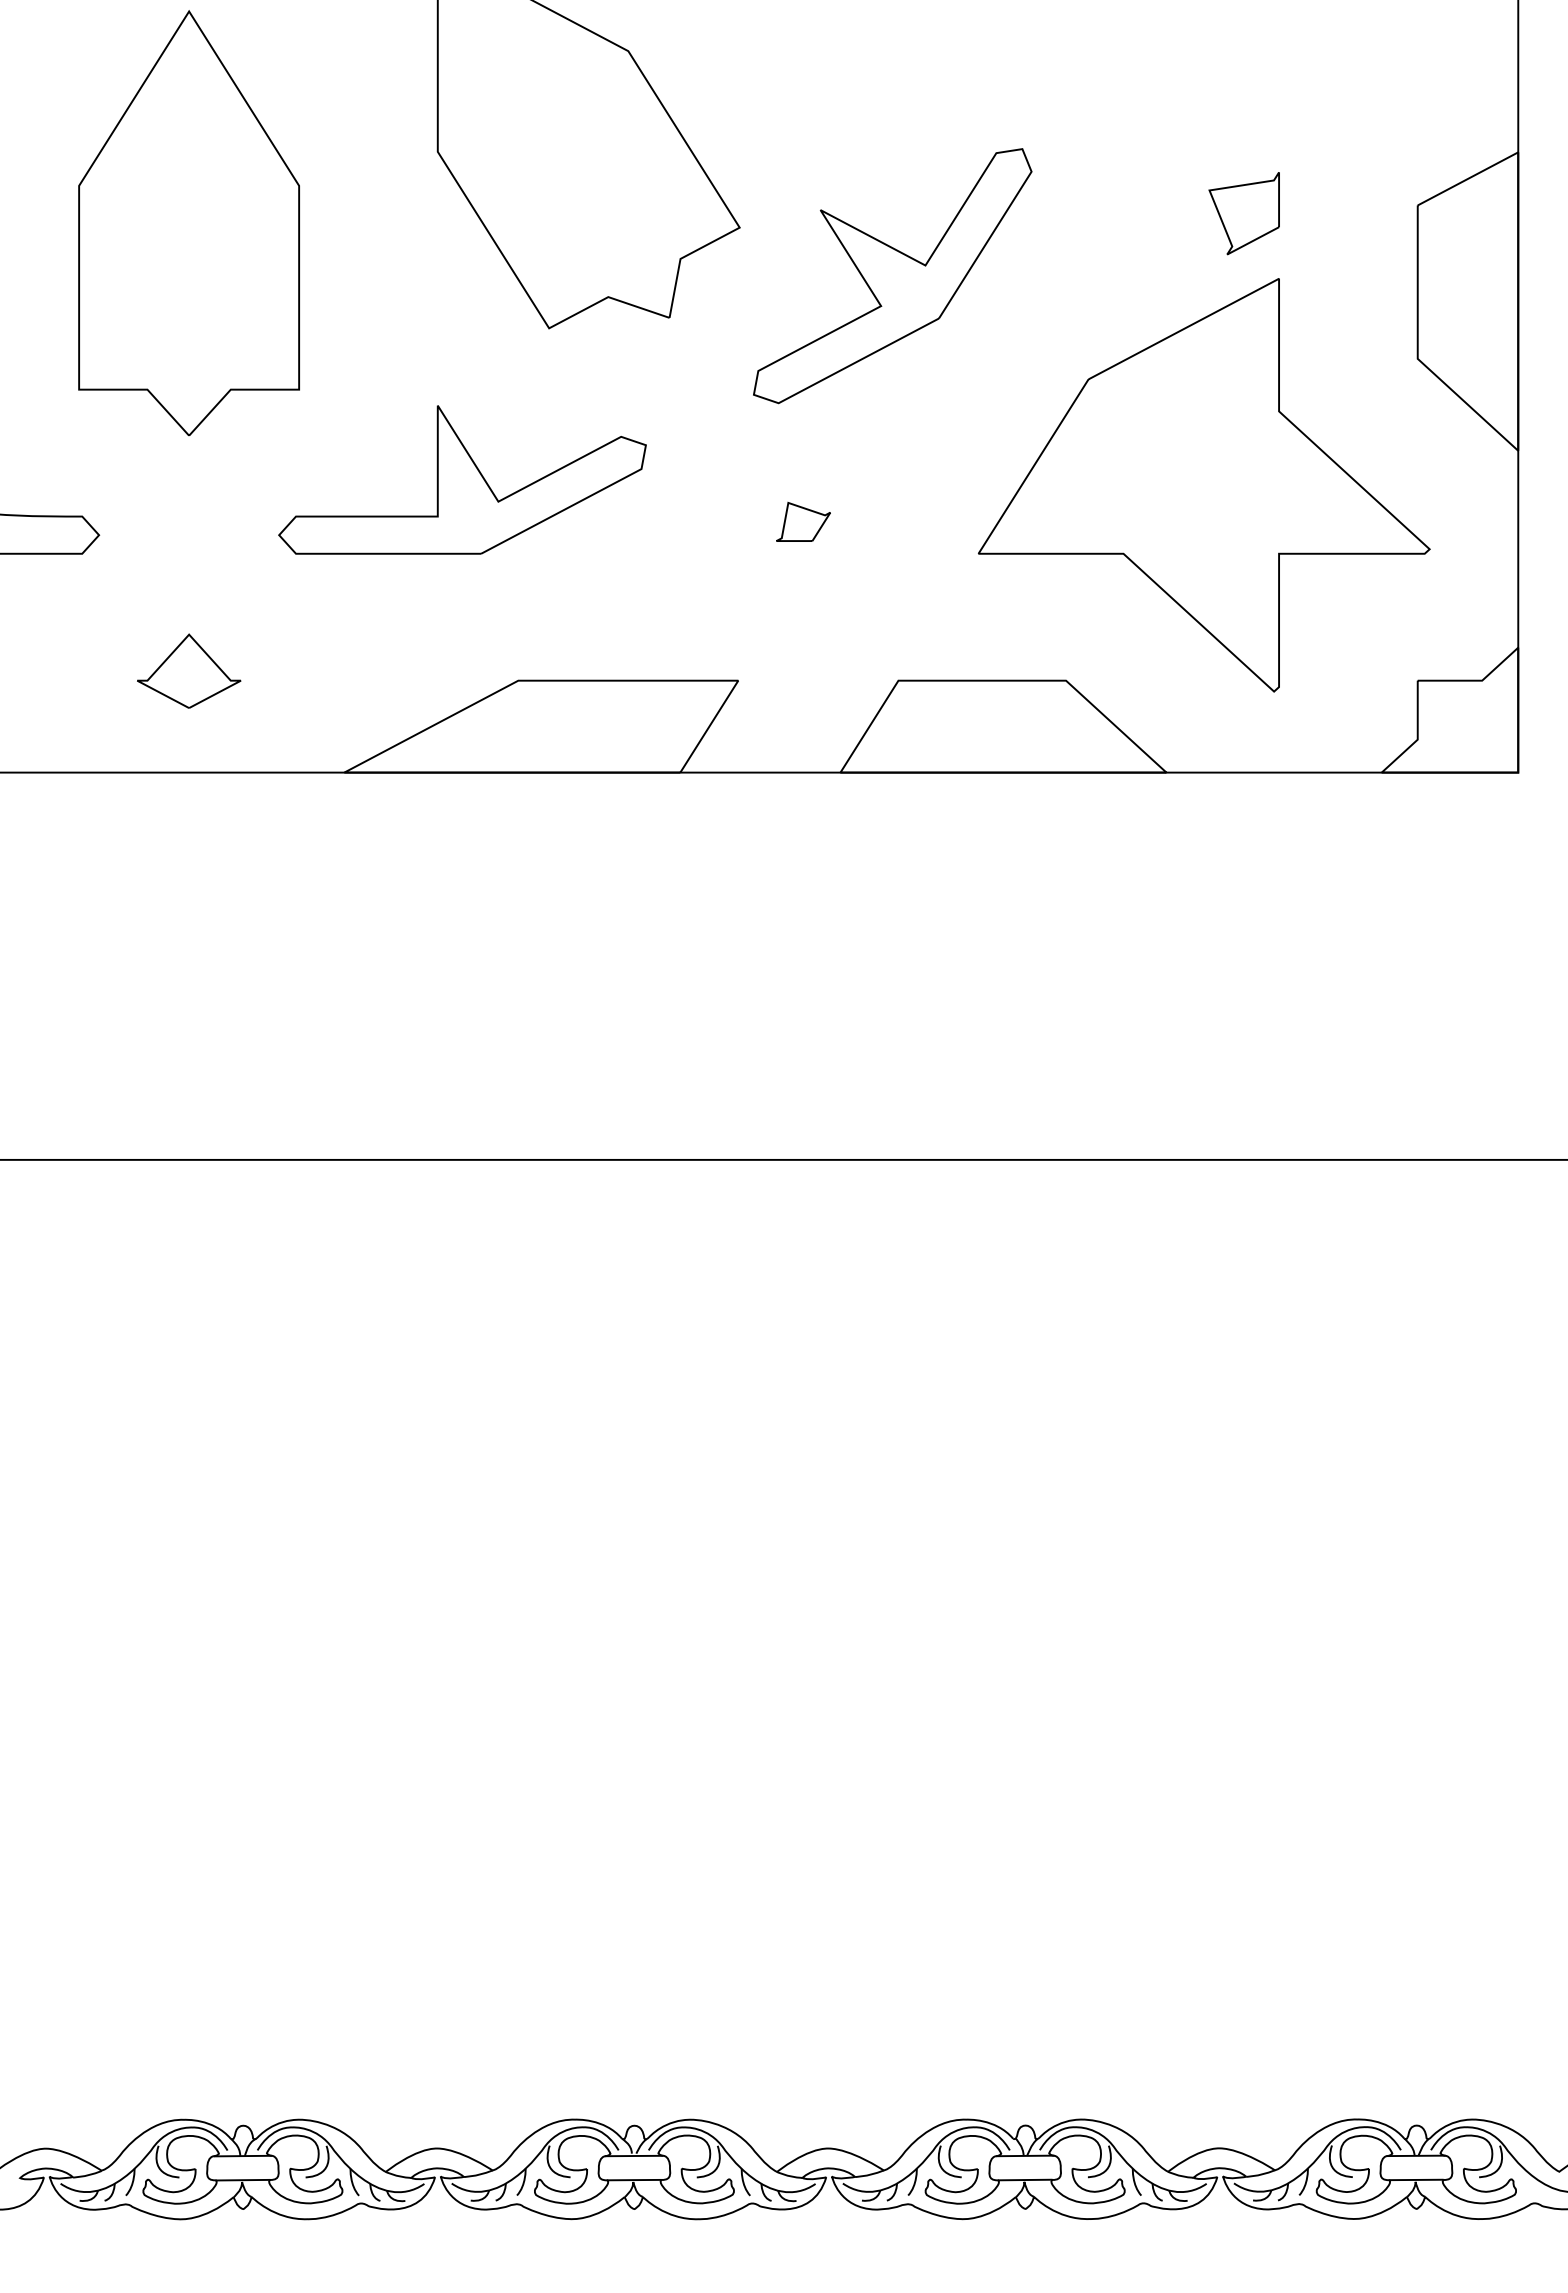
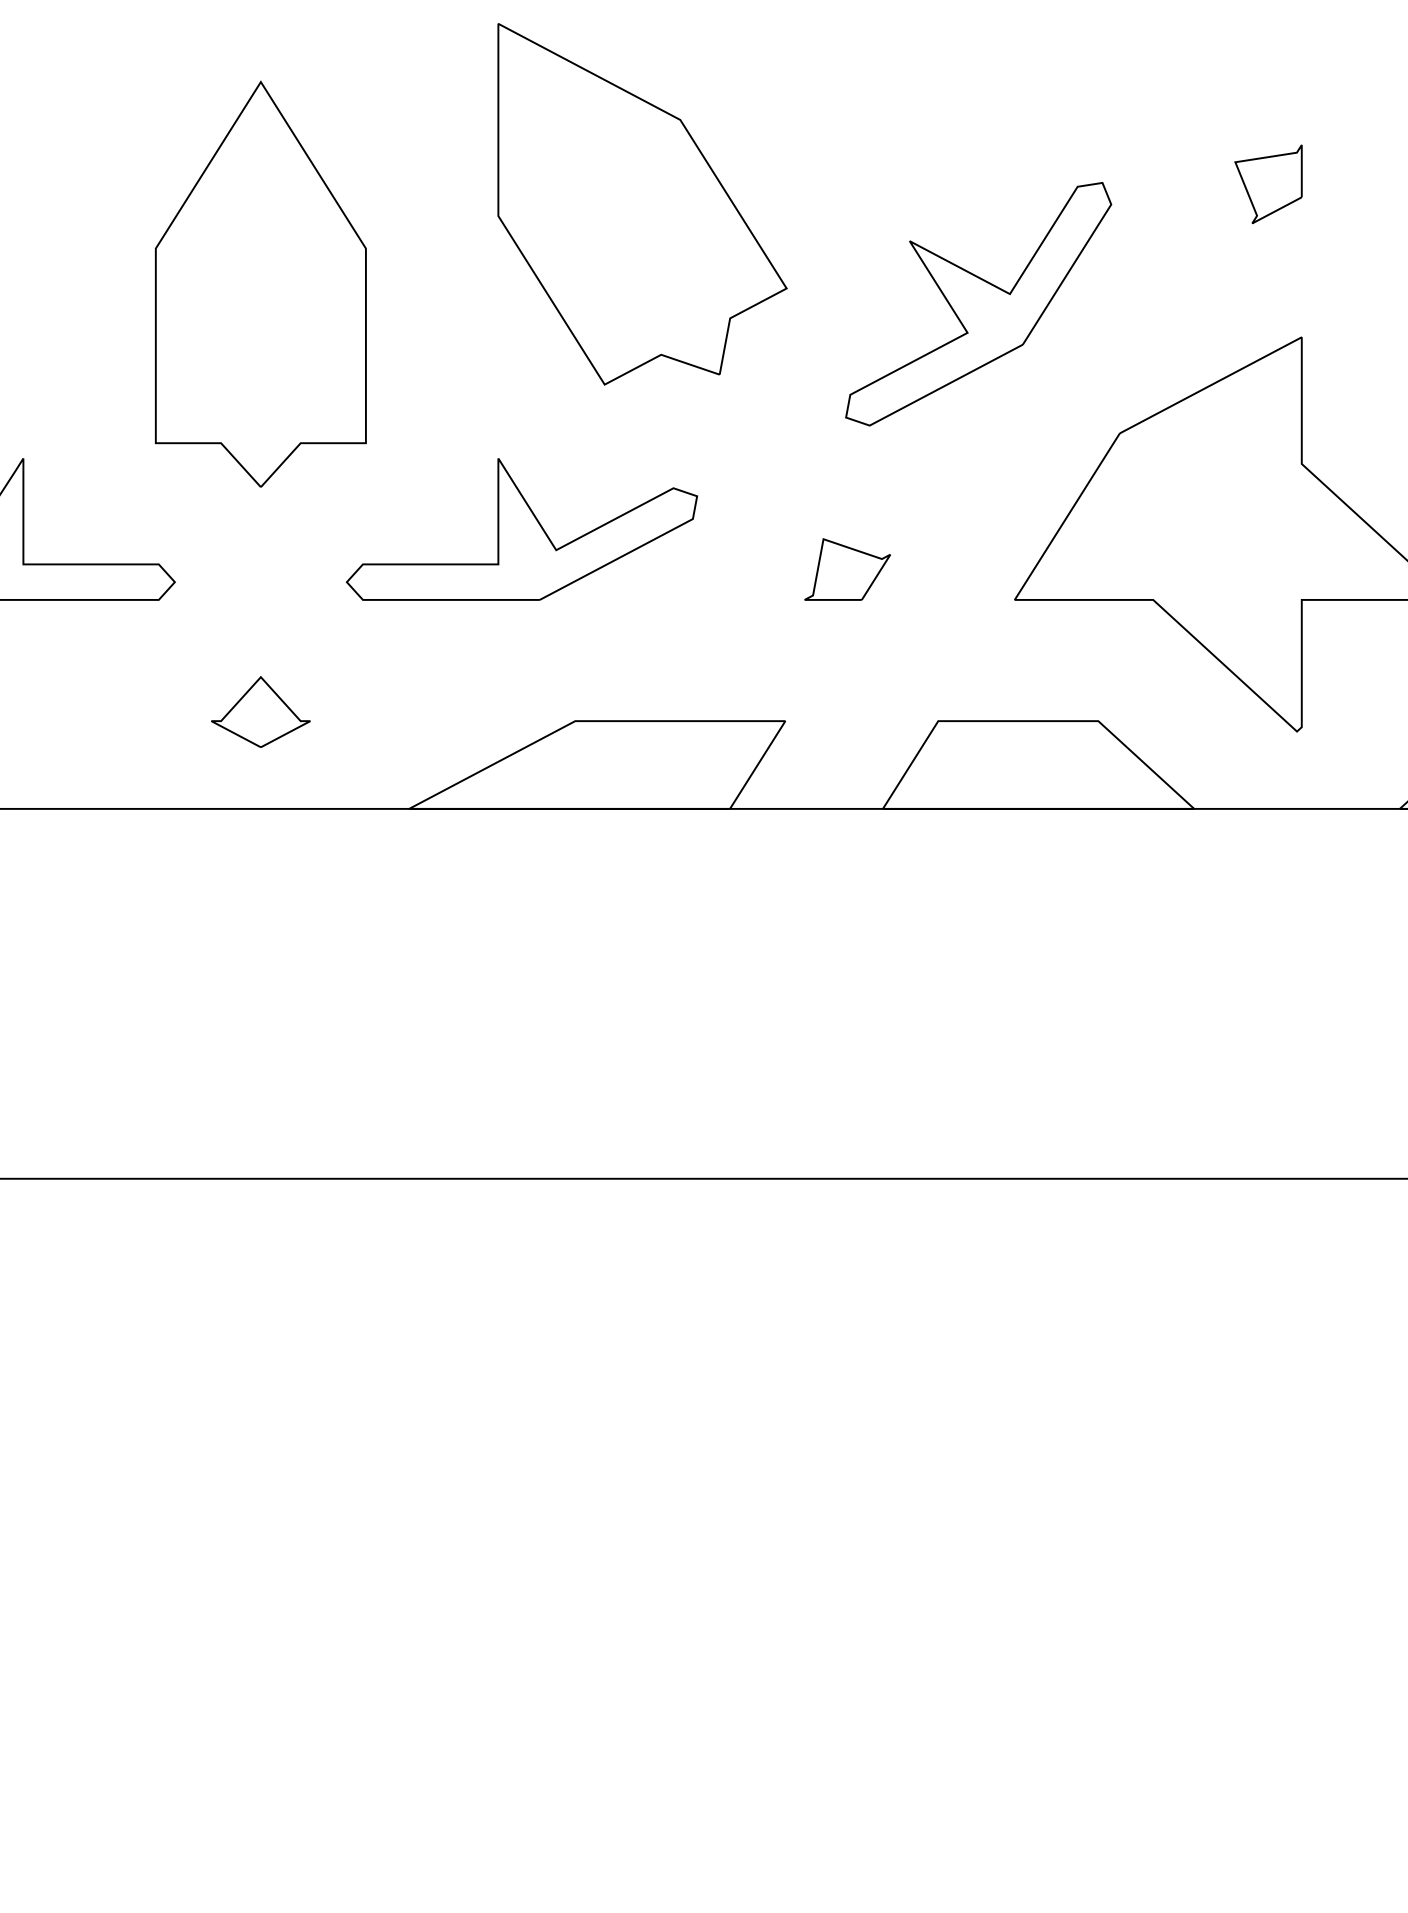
part: (1243, 213) -> (1267, 184), moved
part: (892, 276) -> (978, 304), moved
part: (803, 521) -> (847, 569), size x1.67

